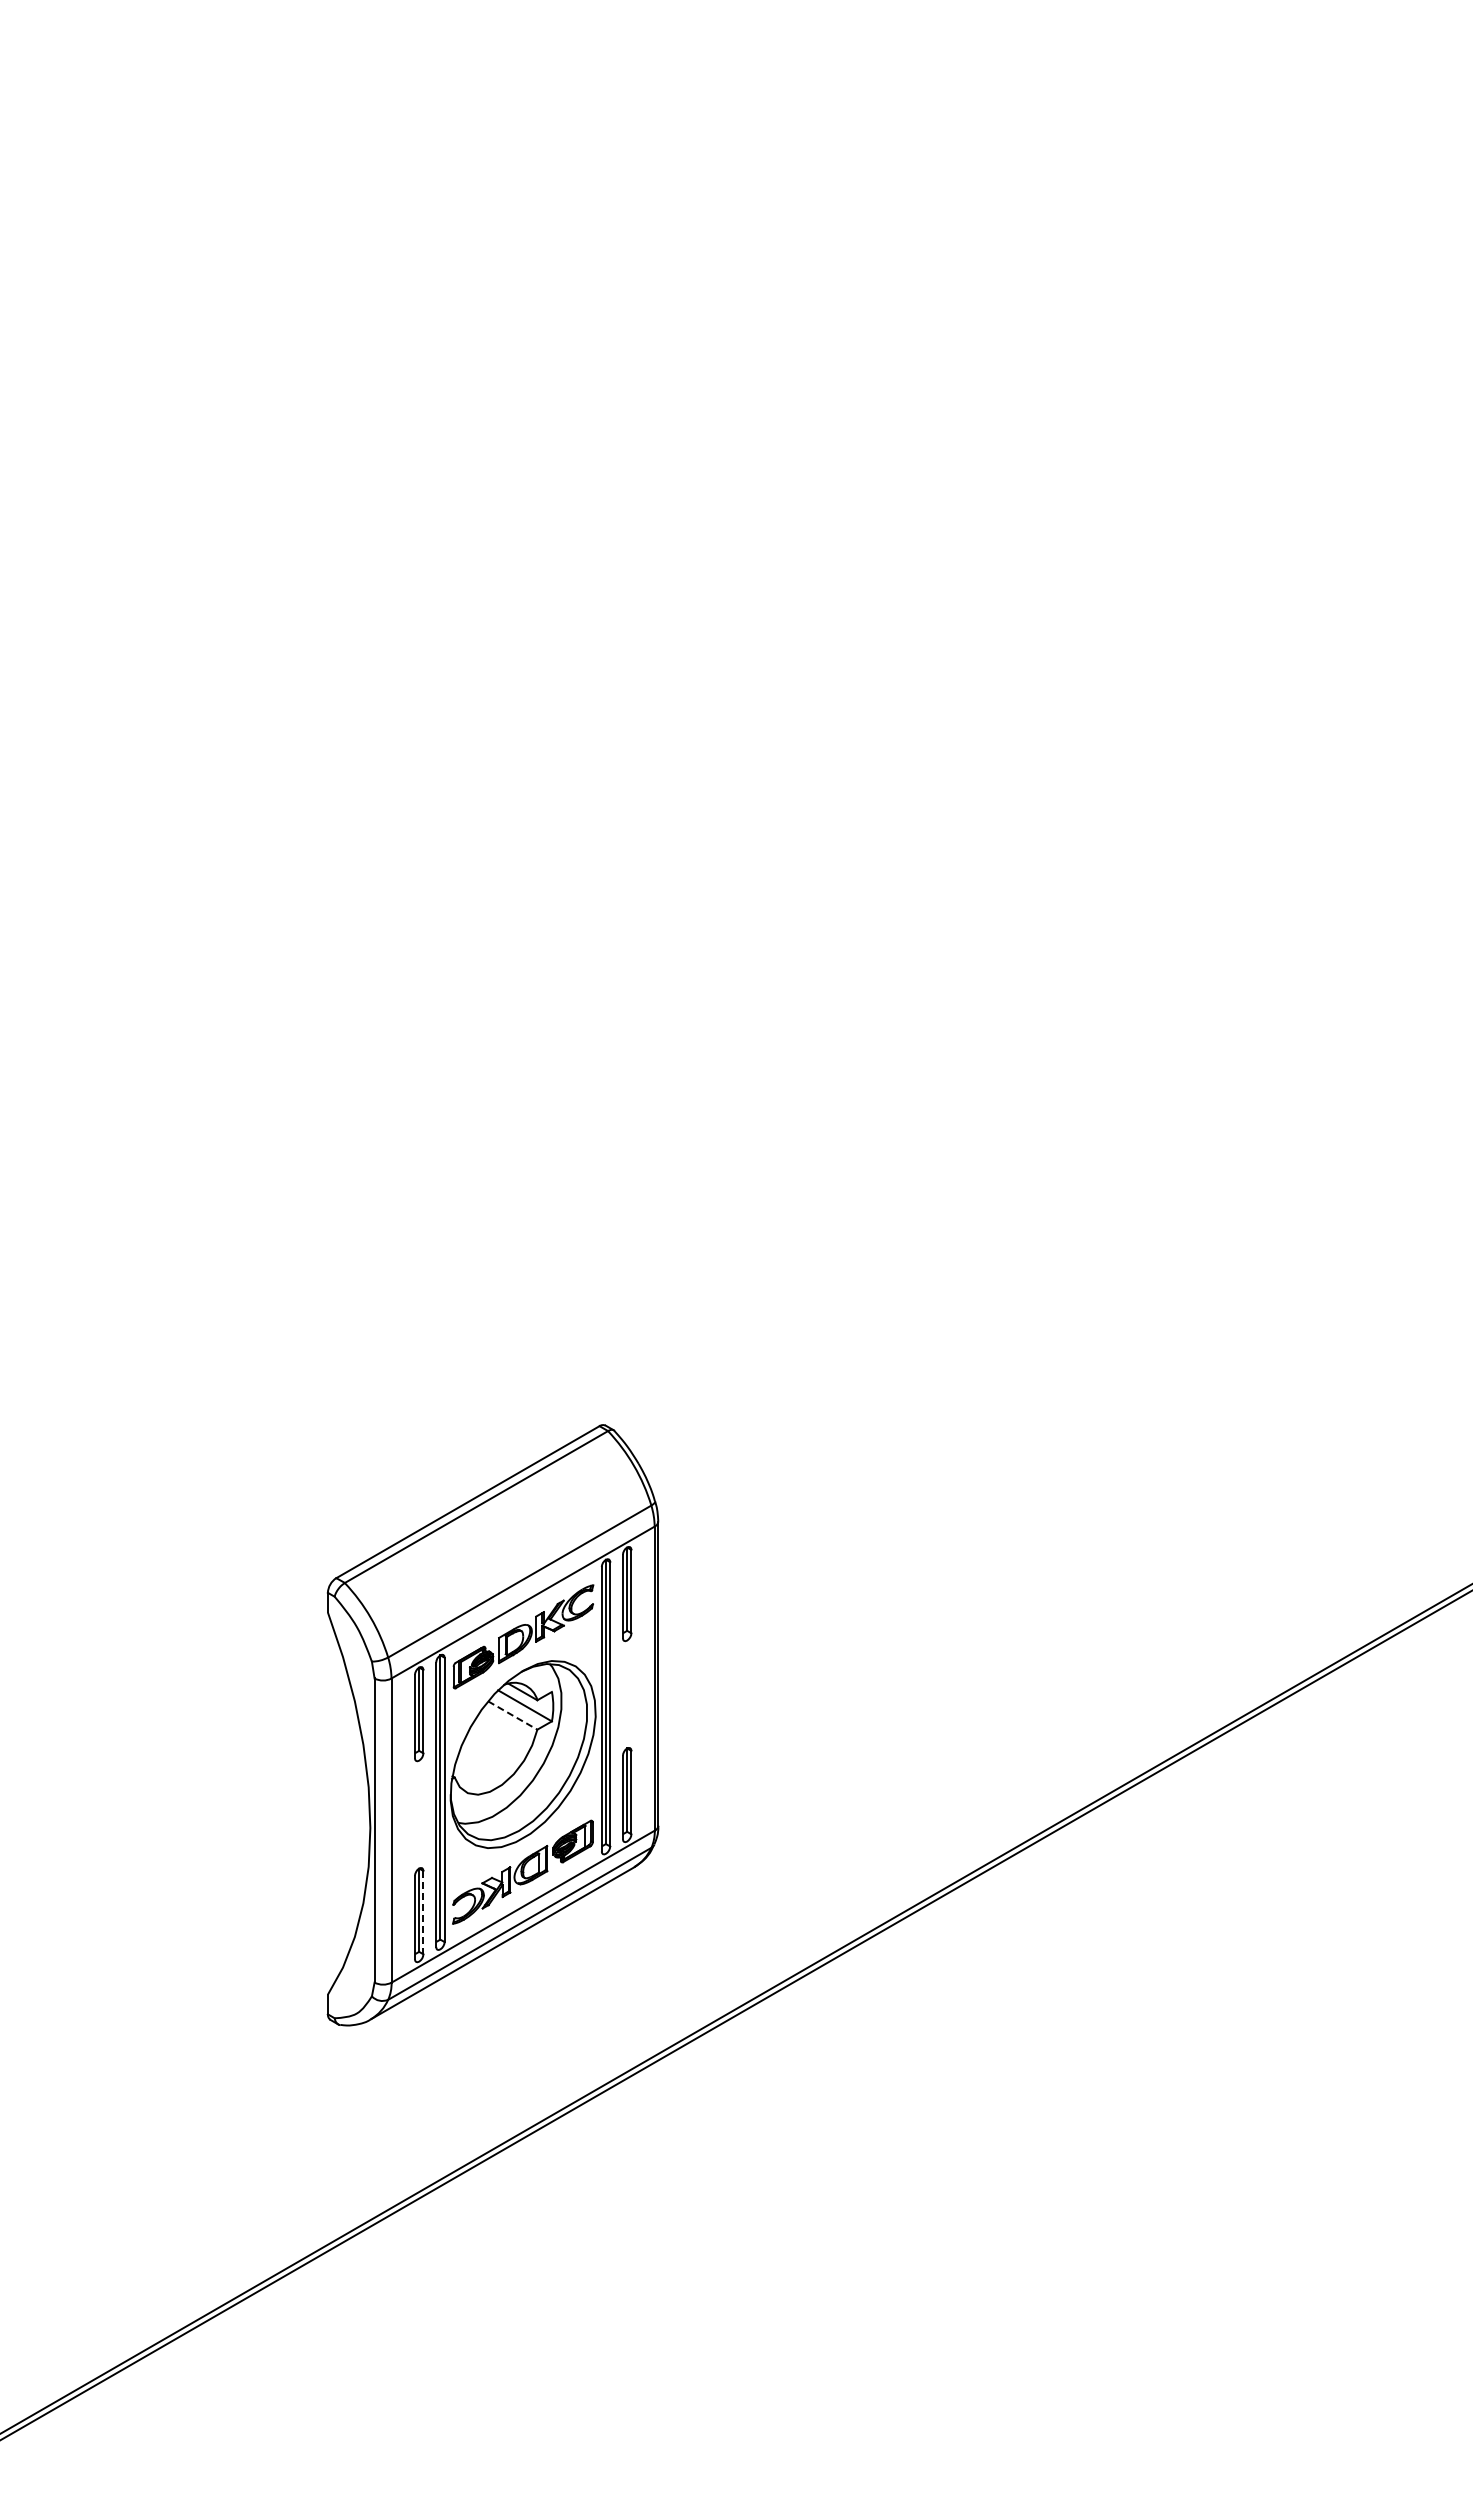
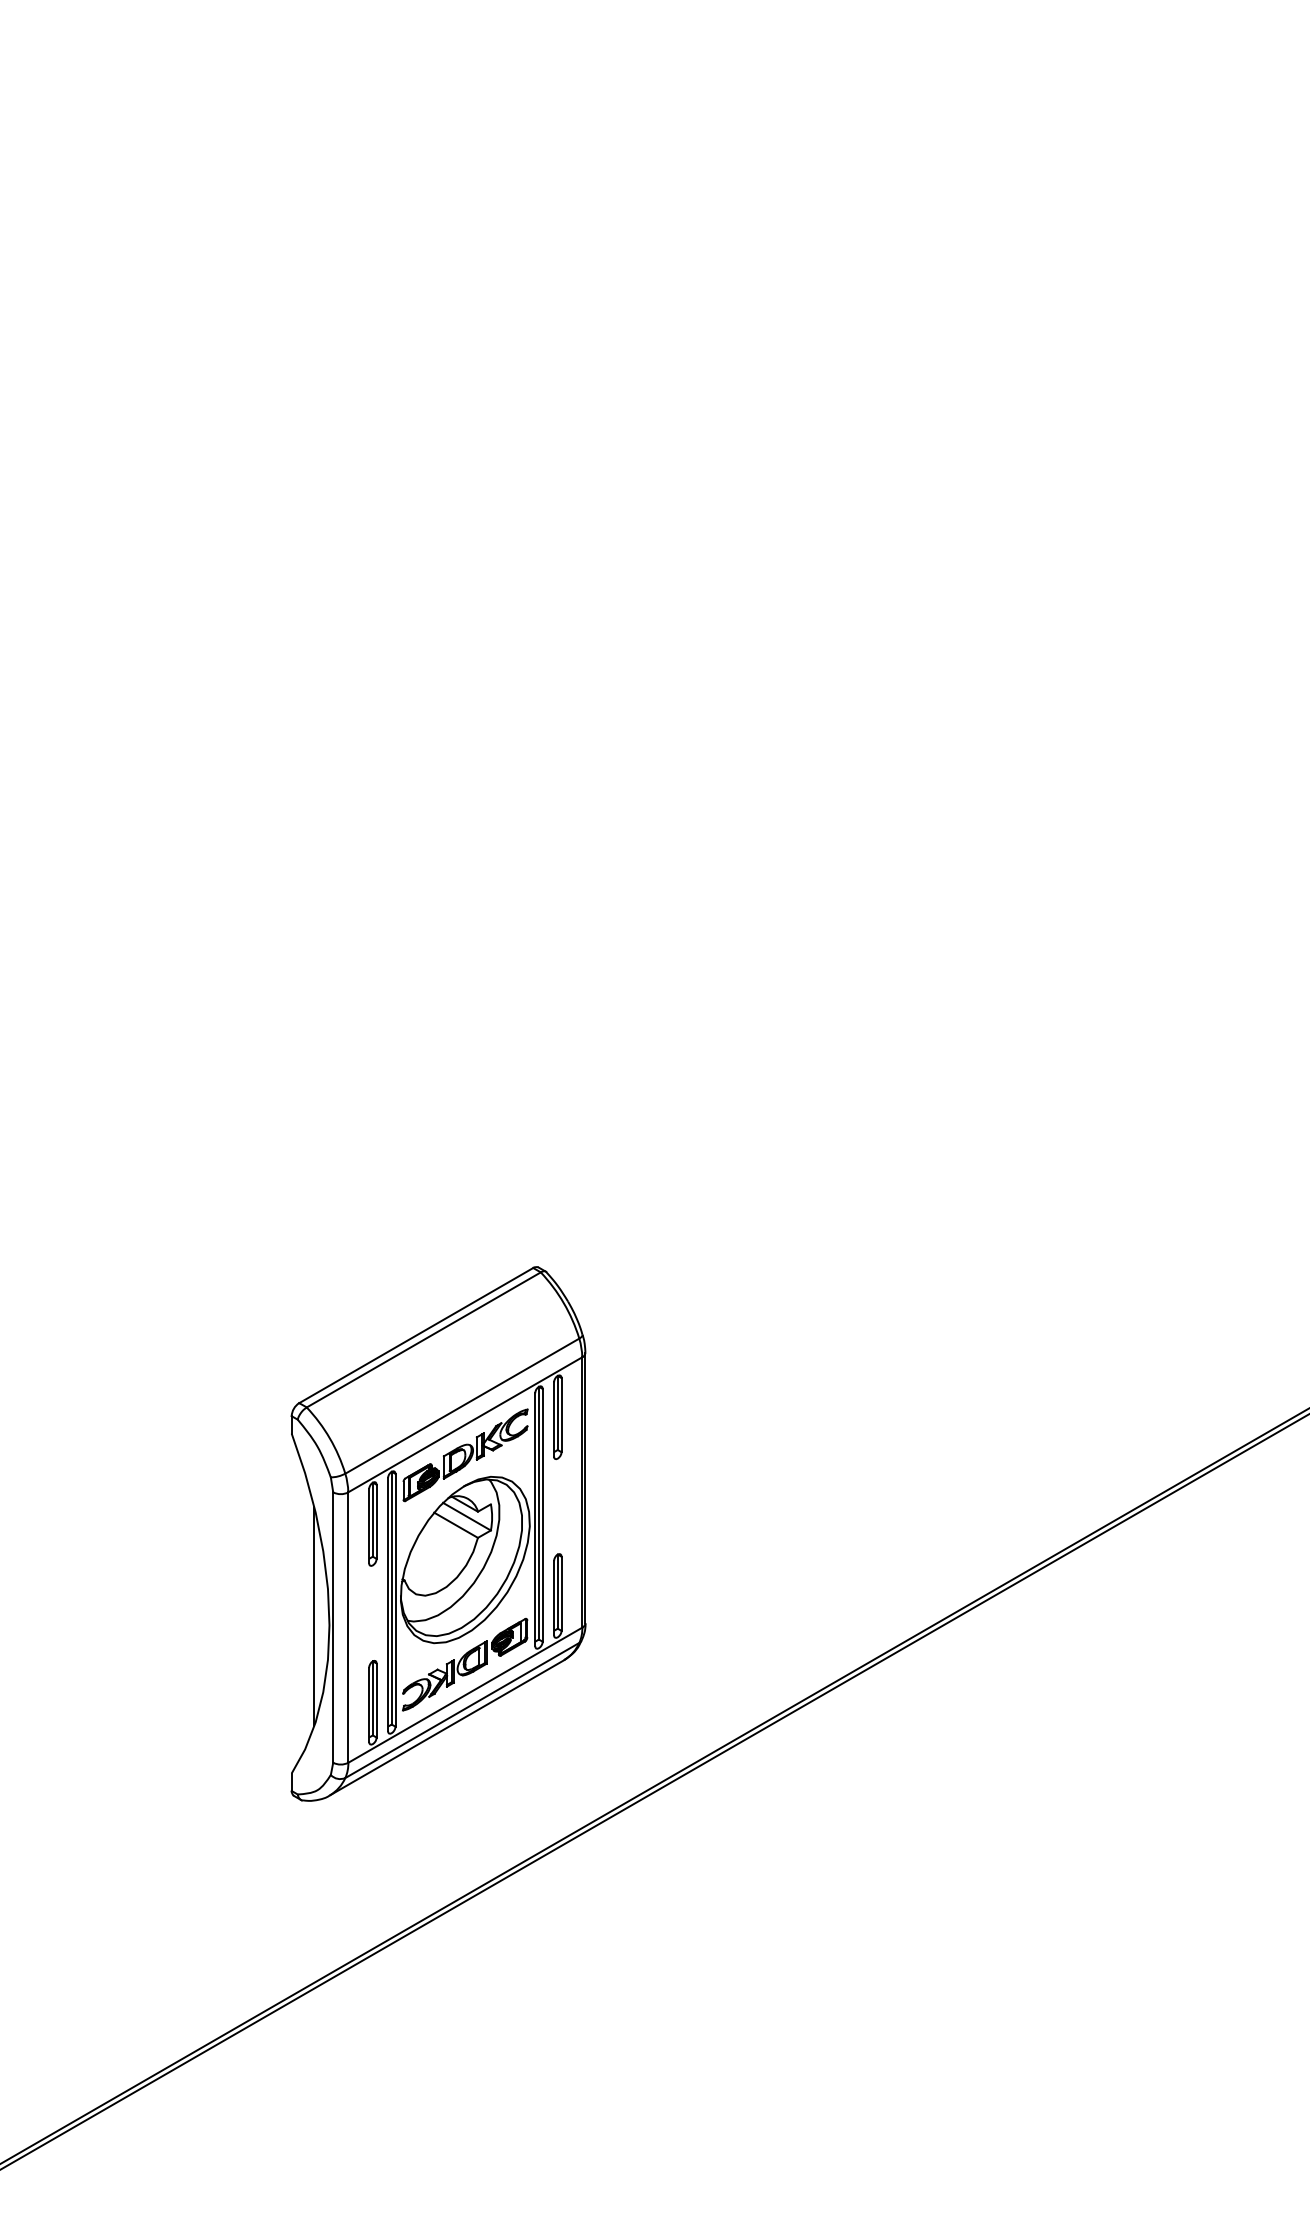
line: (513, 1715) -> (456, 1525), dashed -> solid
line: (353, 1817) -> (314, 1615), added
line: (423, 1912) -> (376, 1700), dashed -> solid

